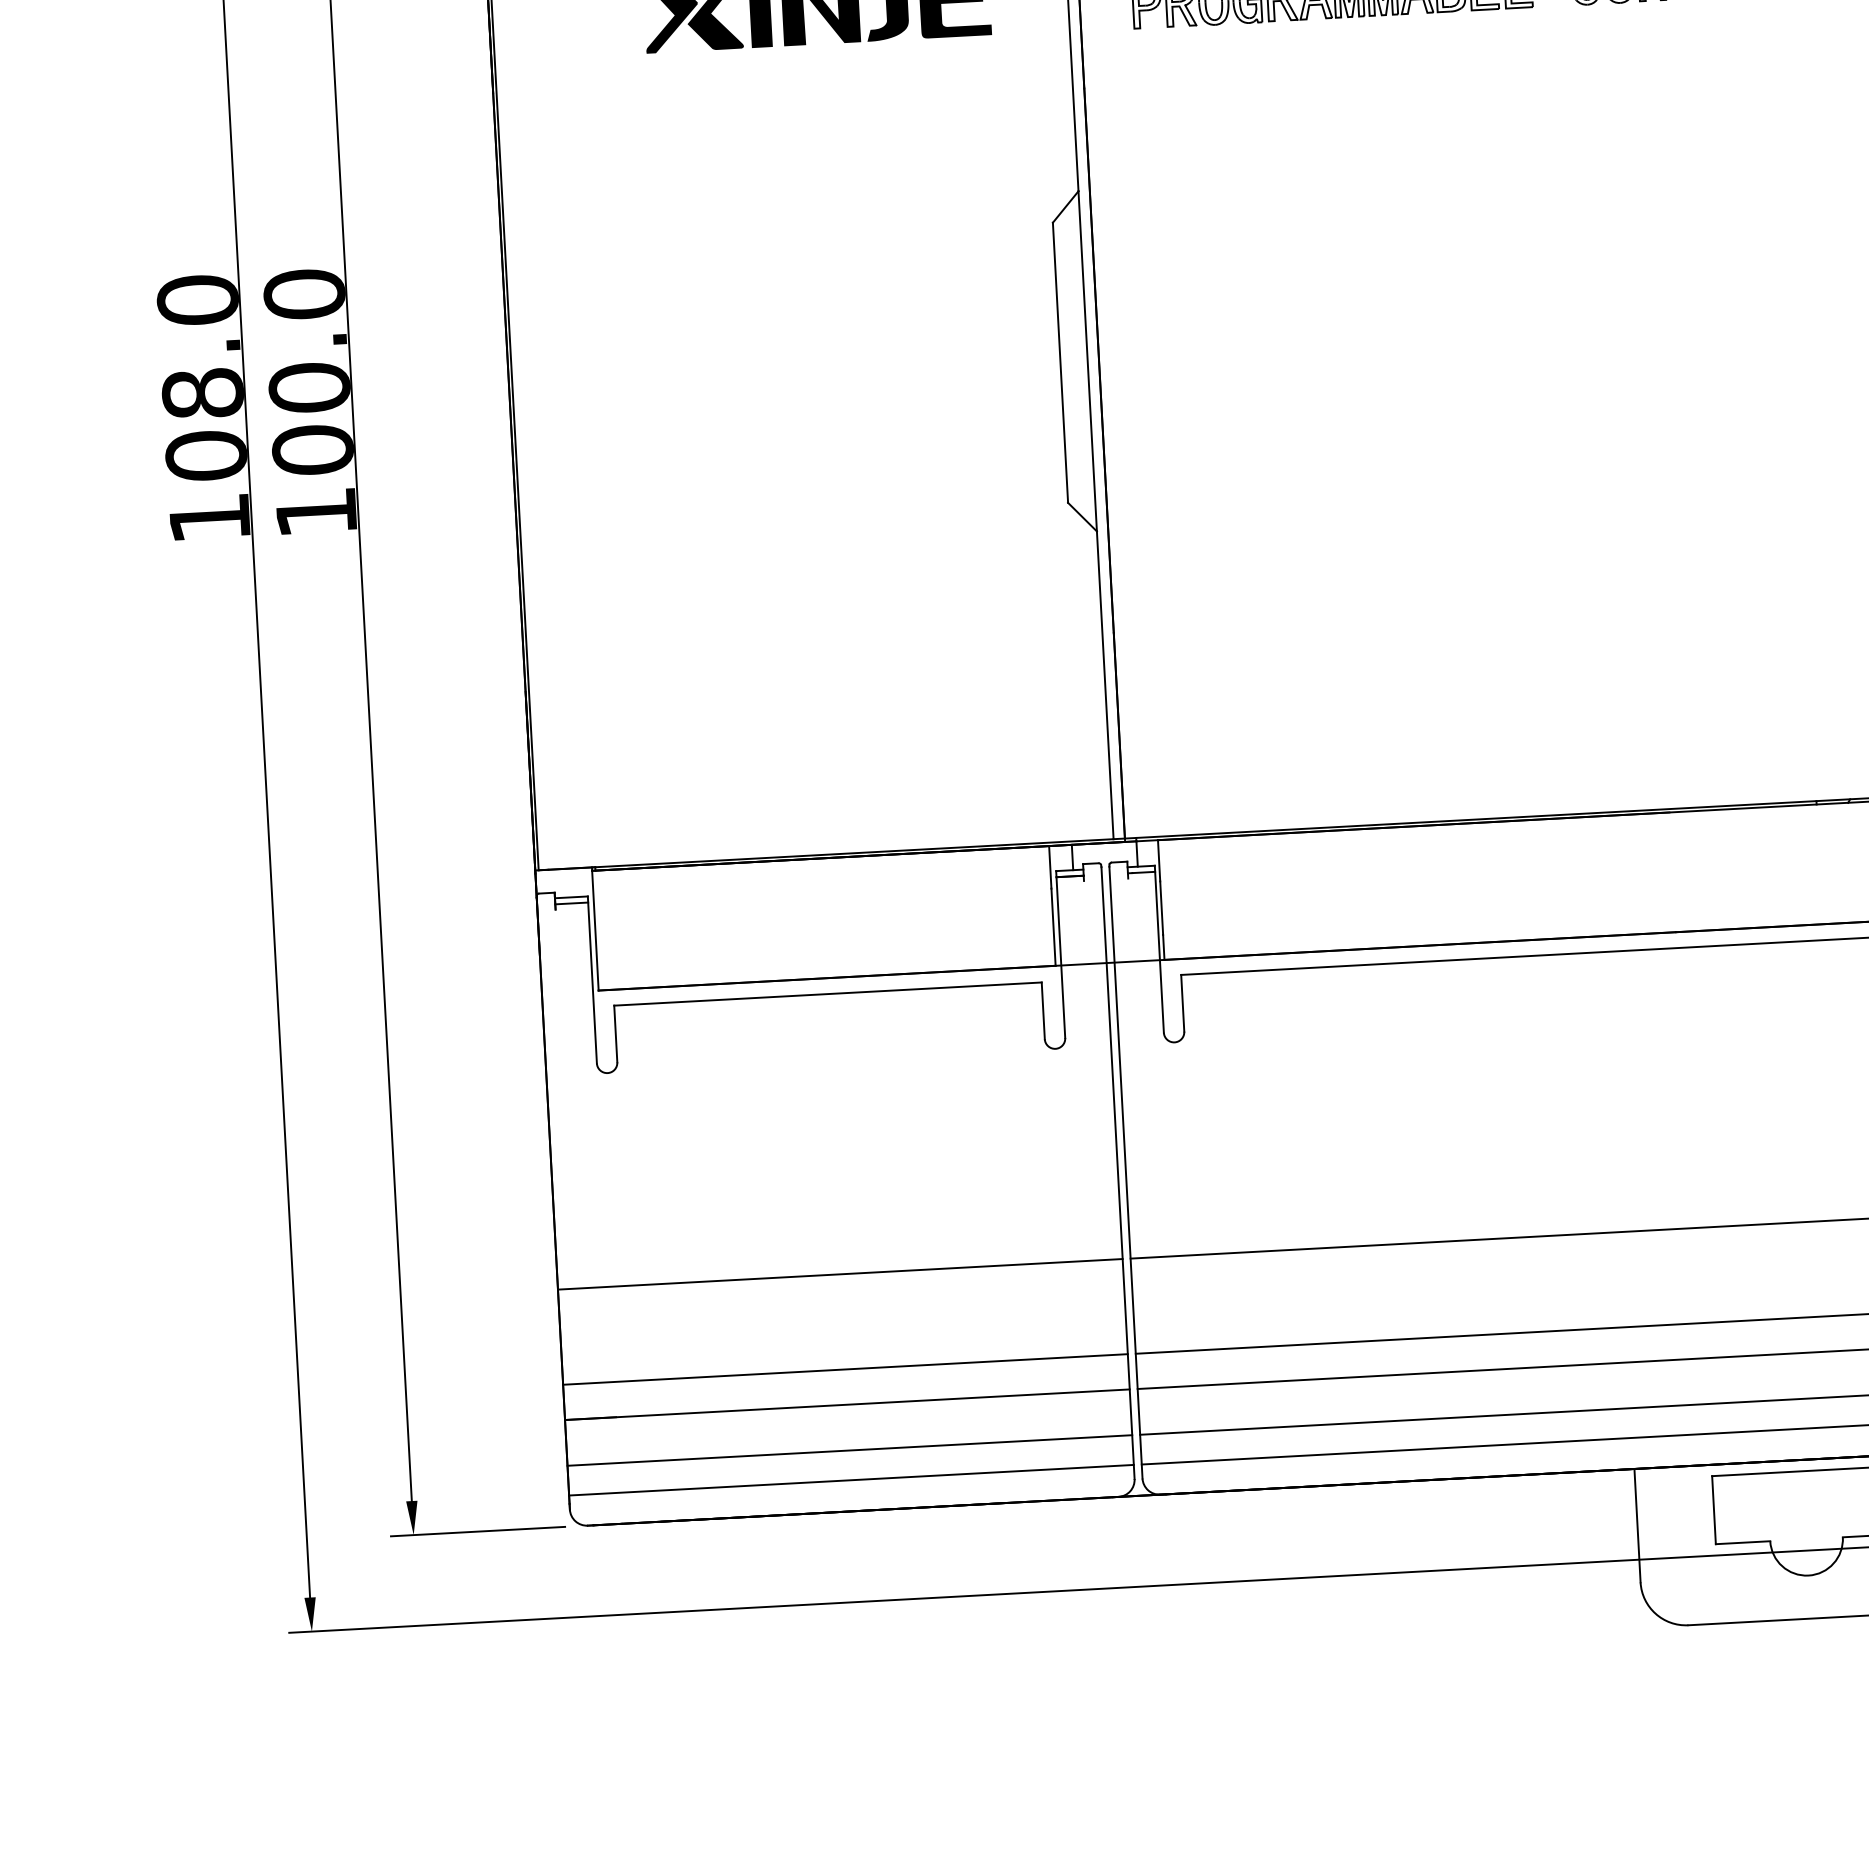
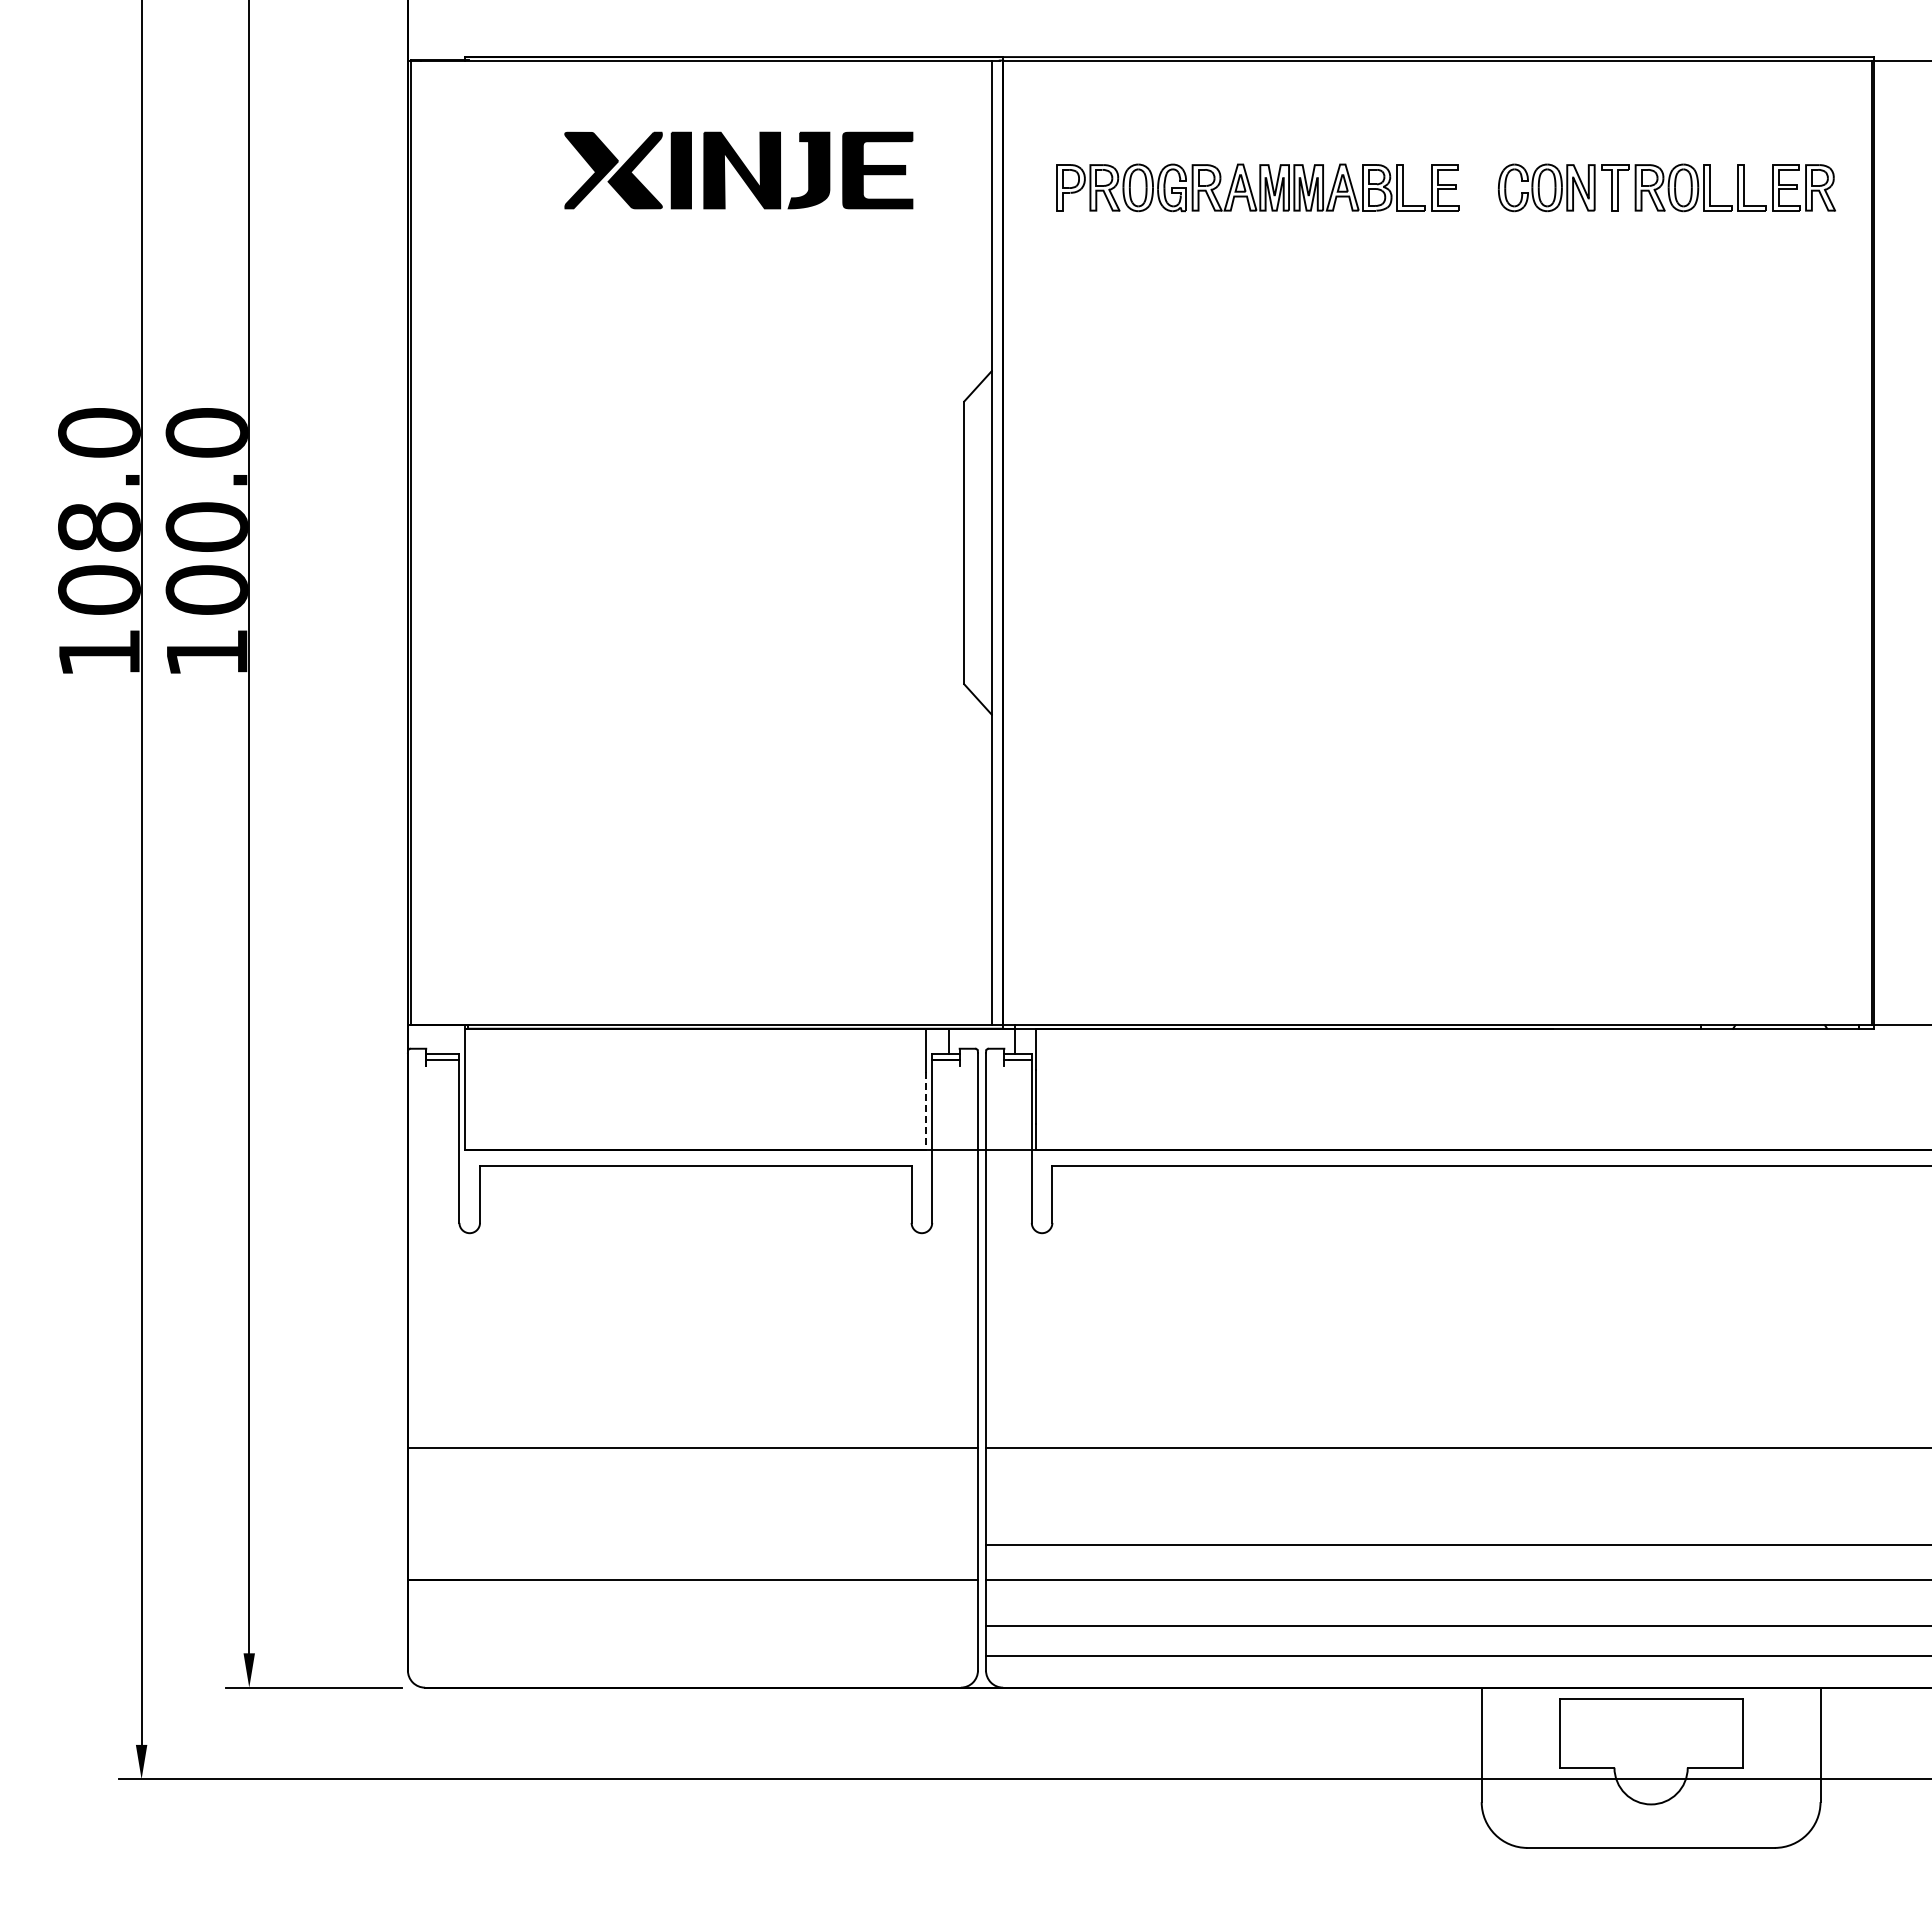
line: (1053, 927) -> (926, 1110), solid -> dashed
line: (845, 1369) -> (692, 1544), removed
line: (849, 1450) -> (692, 1626), removed
line: (851, 1480) -> (692, 1656), removed

